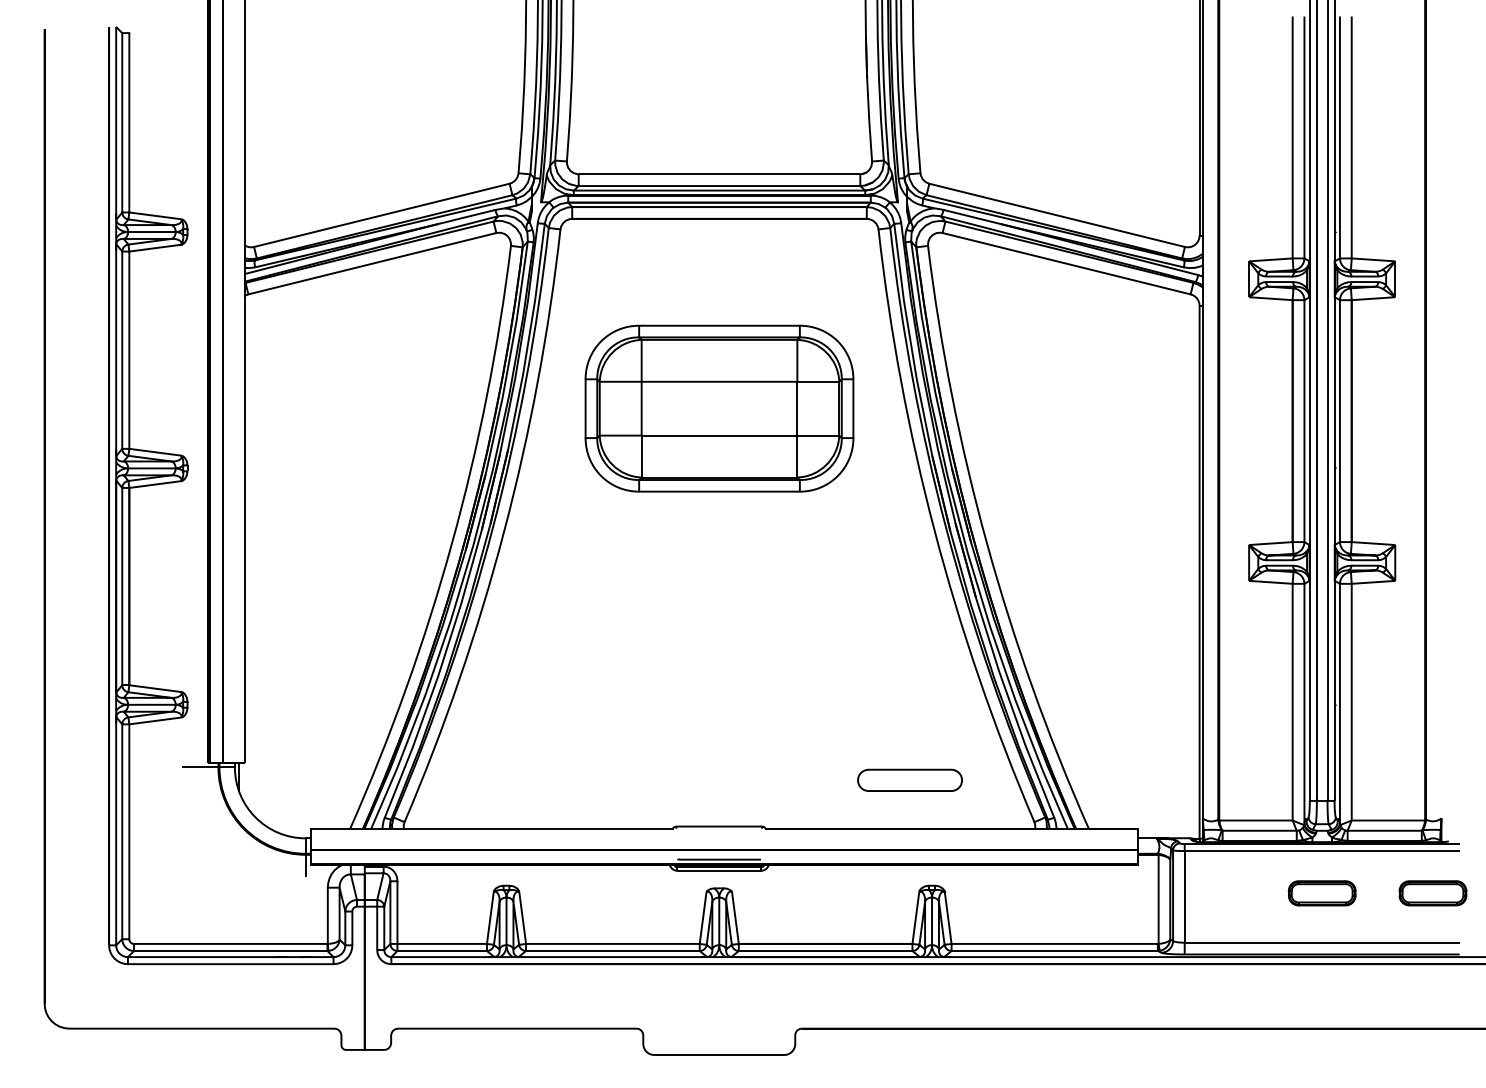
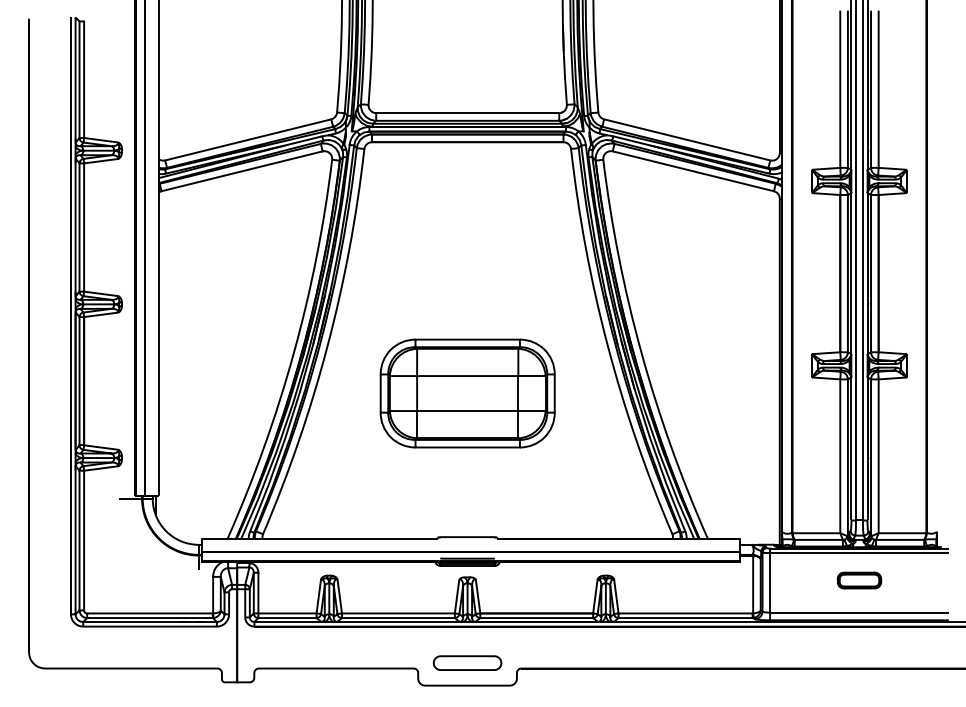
part: (719, 408) -> (467, 393), moved
part: (909, 779) -> (467, 662), moved
part: (1433, 893) -> (931, 580), removed

